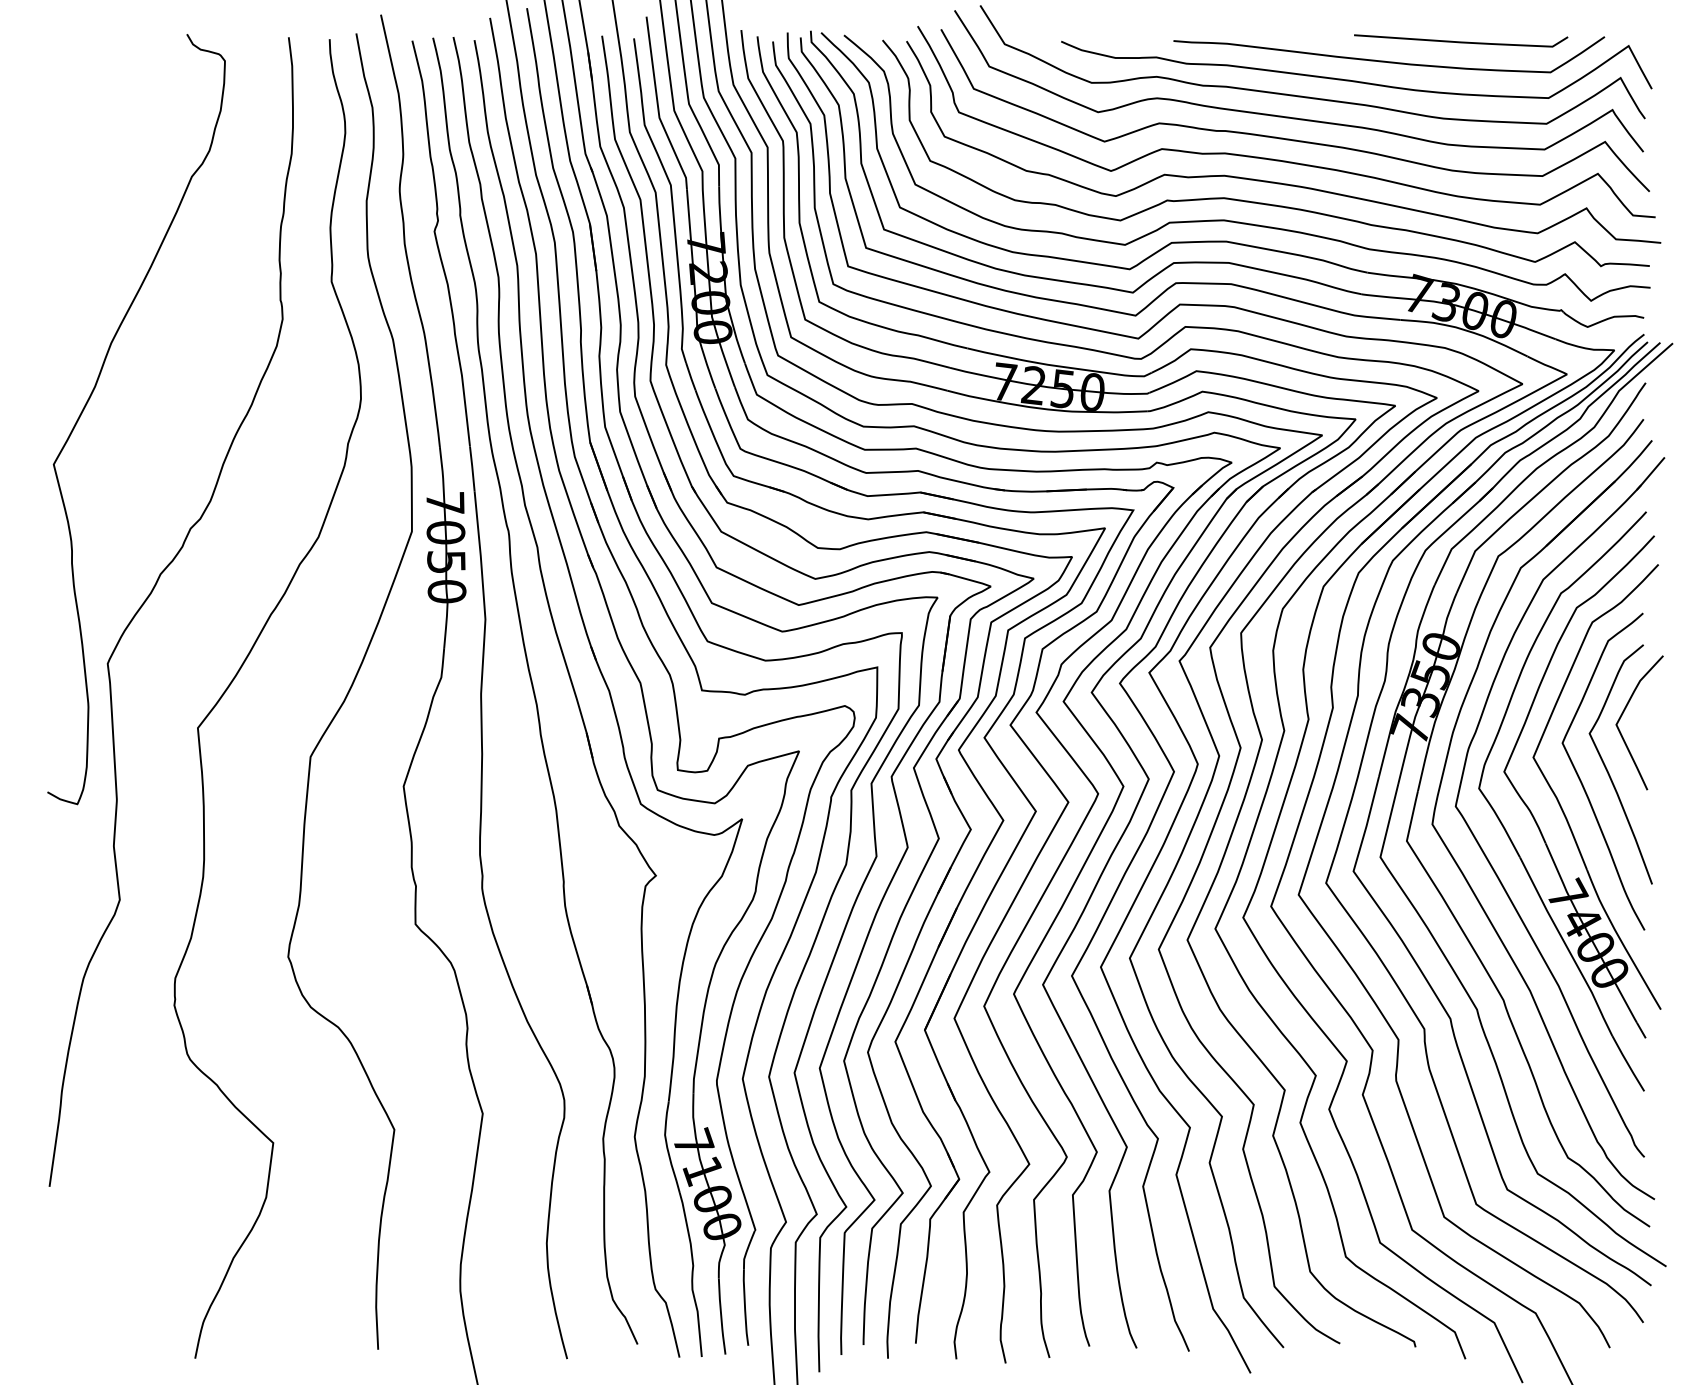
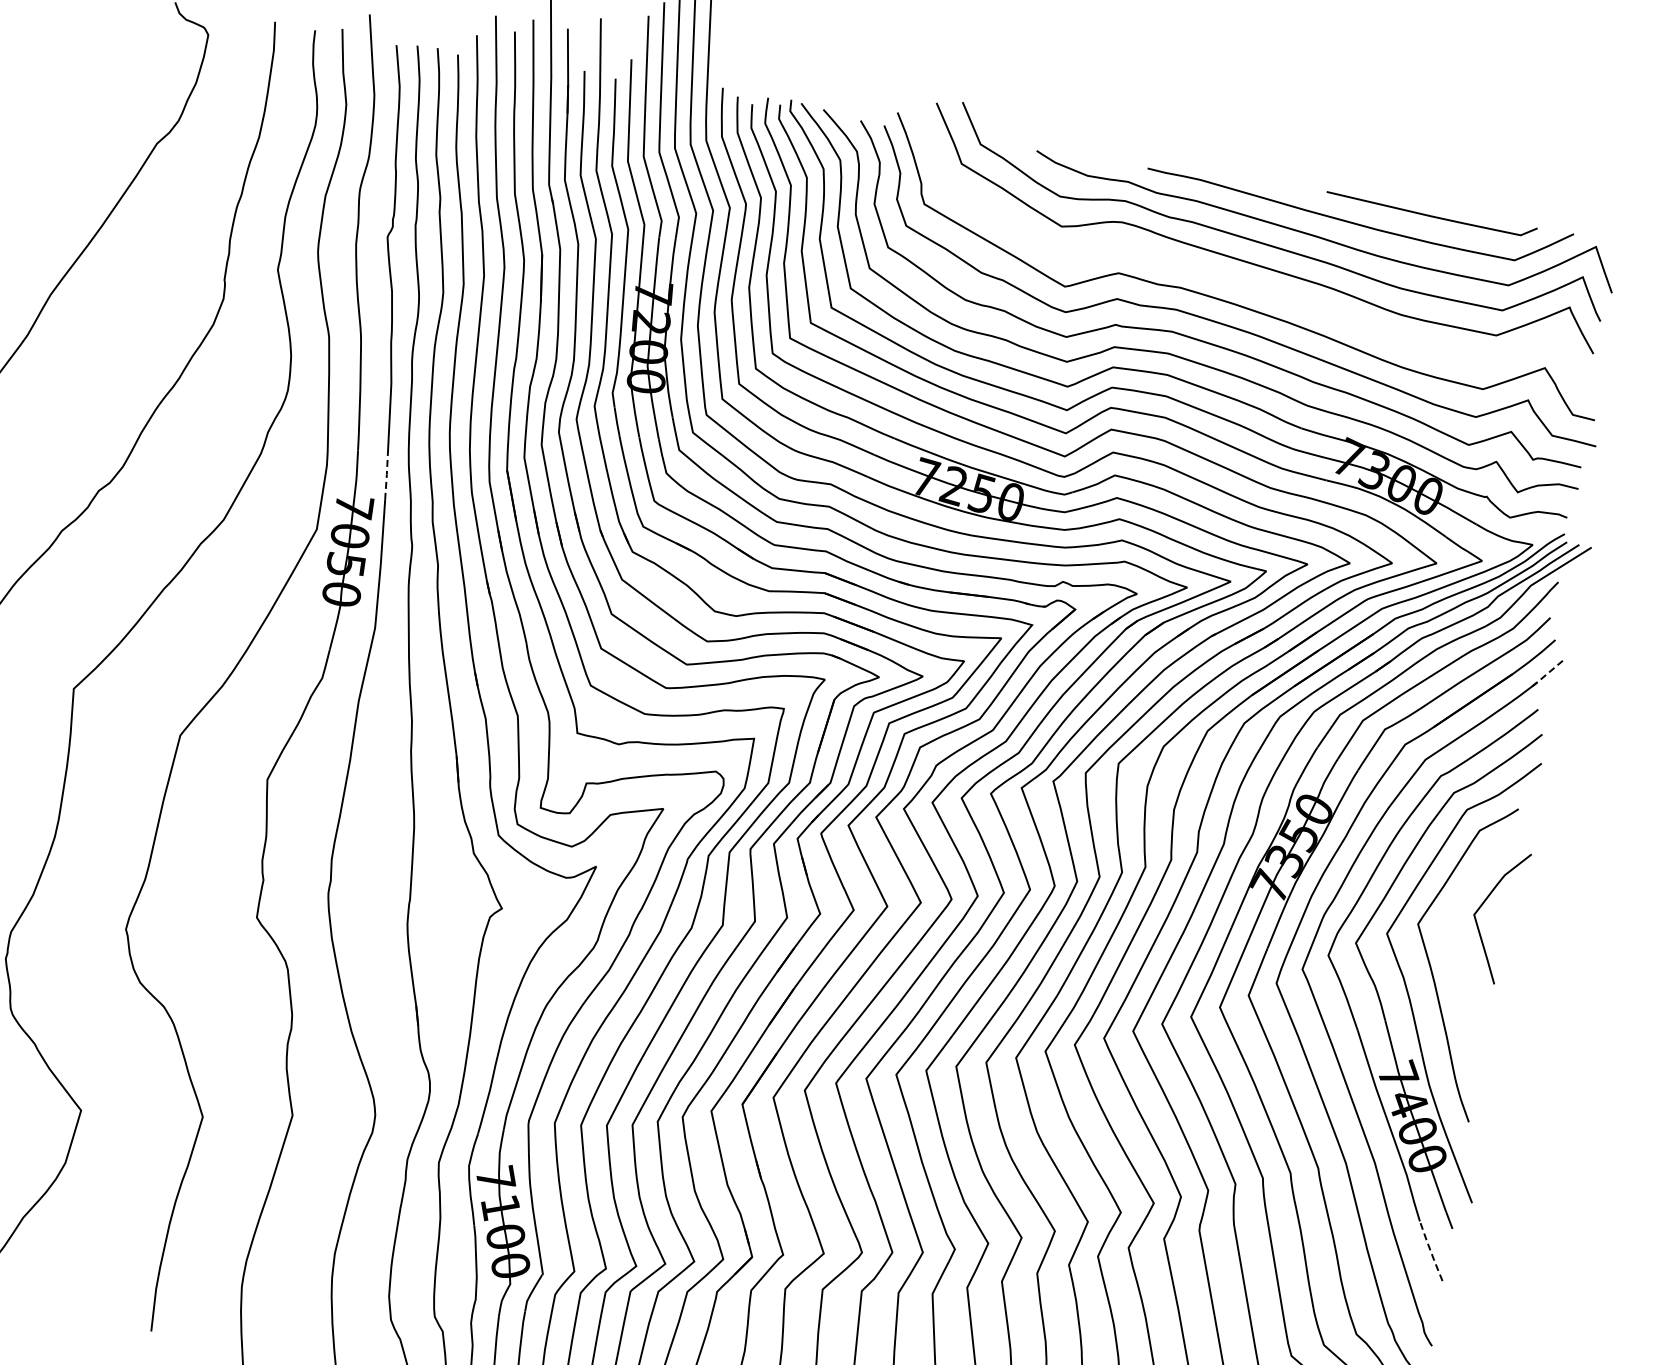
curve: (1289, 138) -> (1246, 283), removed
line: (472, 467) -> (386, 476), solid -> dashed
line: (1650, 473) -> (1548, 672), solid -> dashed
curve: (1608, 770) -> (1459, 958), removed
line: (1627, 1063) -> (1430, 1250), solid -> dashed

